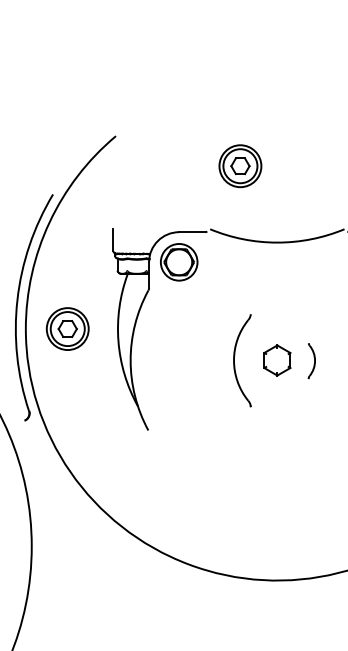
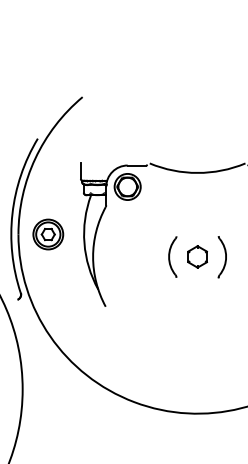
part: (240, 166) -> (171, 118), removed
part: (242, 359) -> (172, 256), size x0.62
part: (310, 361) -> (221, 257), size x1.67

